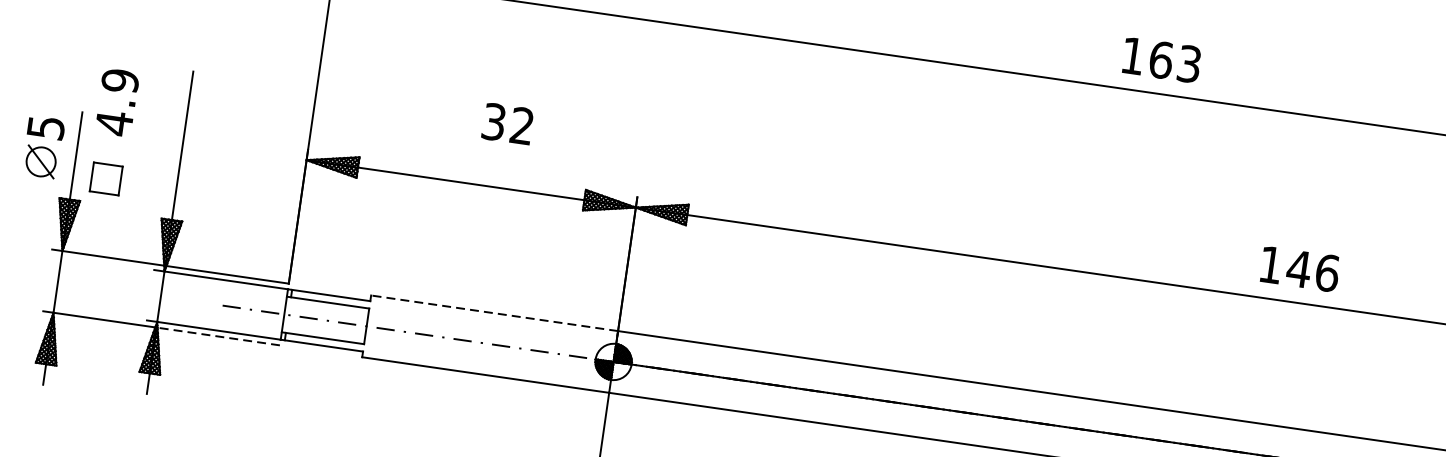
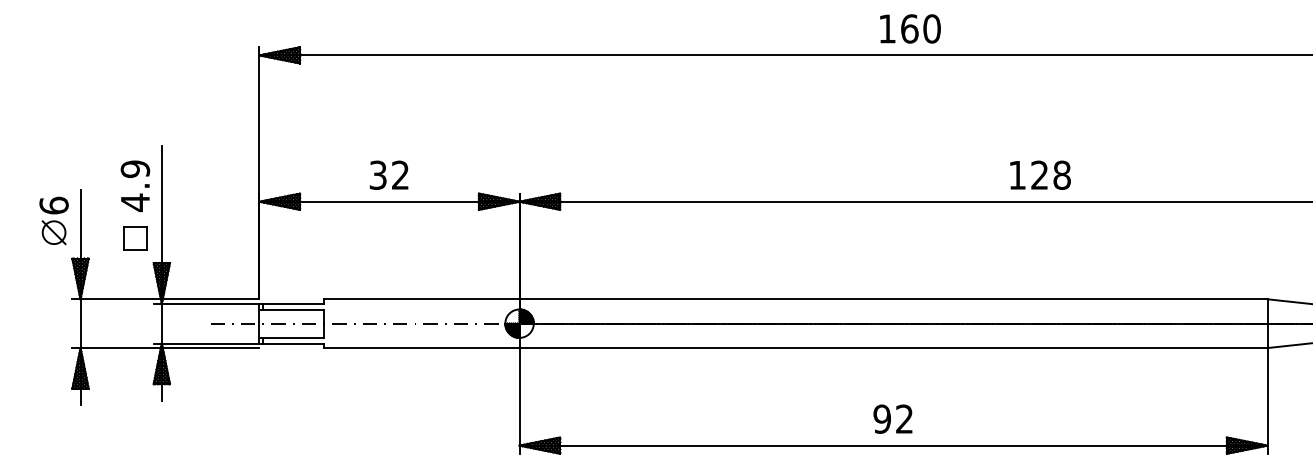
text: (1188, 63) -> (931, 28), 163 -> 160
text: (117, 102) -> (135, 186), moved
text: (507, 122) -> (388, 174), moved
text: (45, 127) -> (53, 205), 5 -> 6
part: (106, 178) -> (135, 238), moved
text: (1312, 269) -> (1050, 174), 146 -> 128
line: (495, 313) -> (422, 299), dashed -> solid
line: (217, 337) -> (210, 348), dashed -> solid

